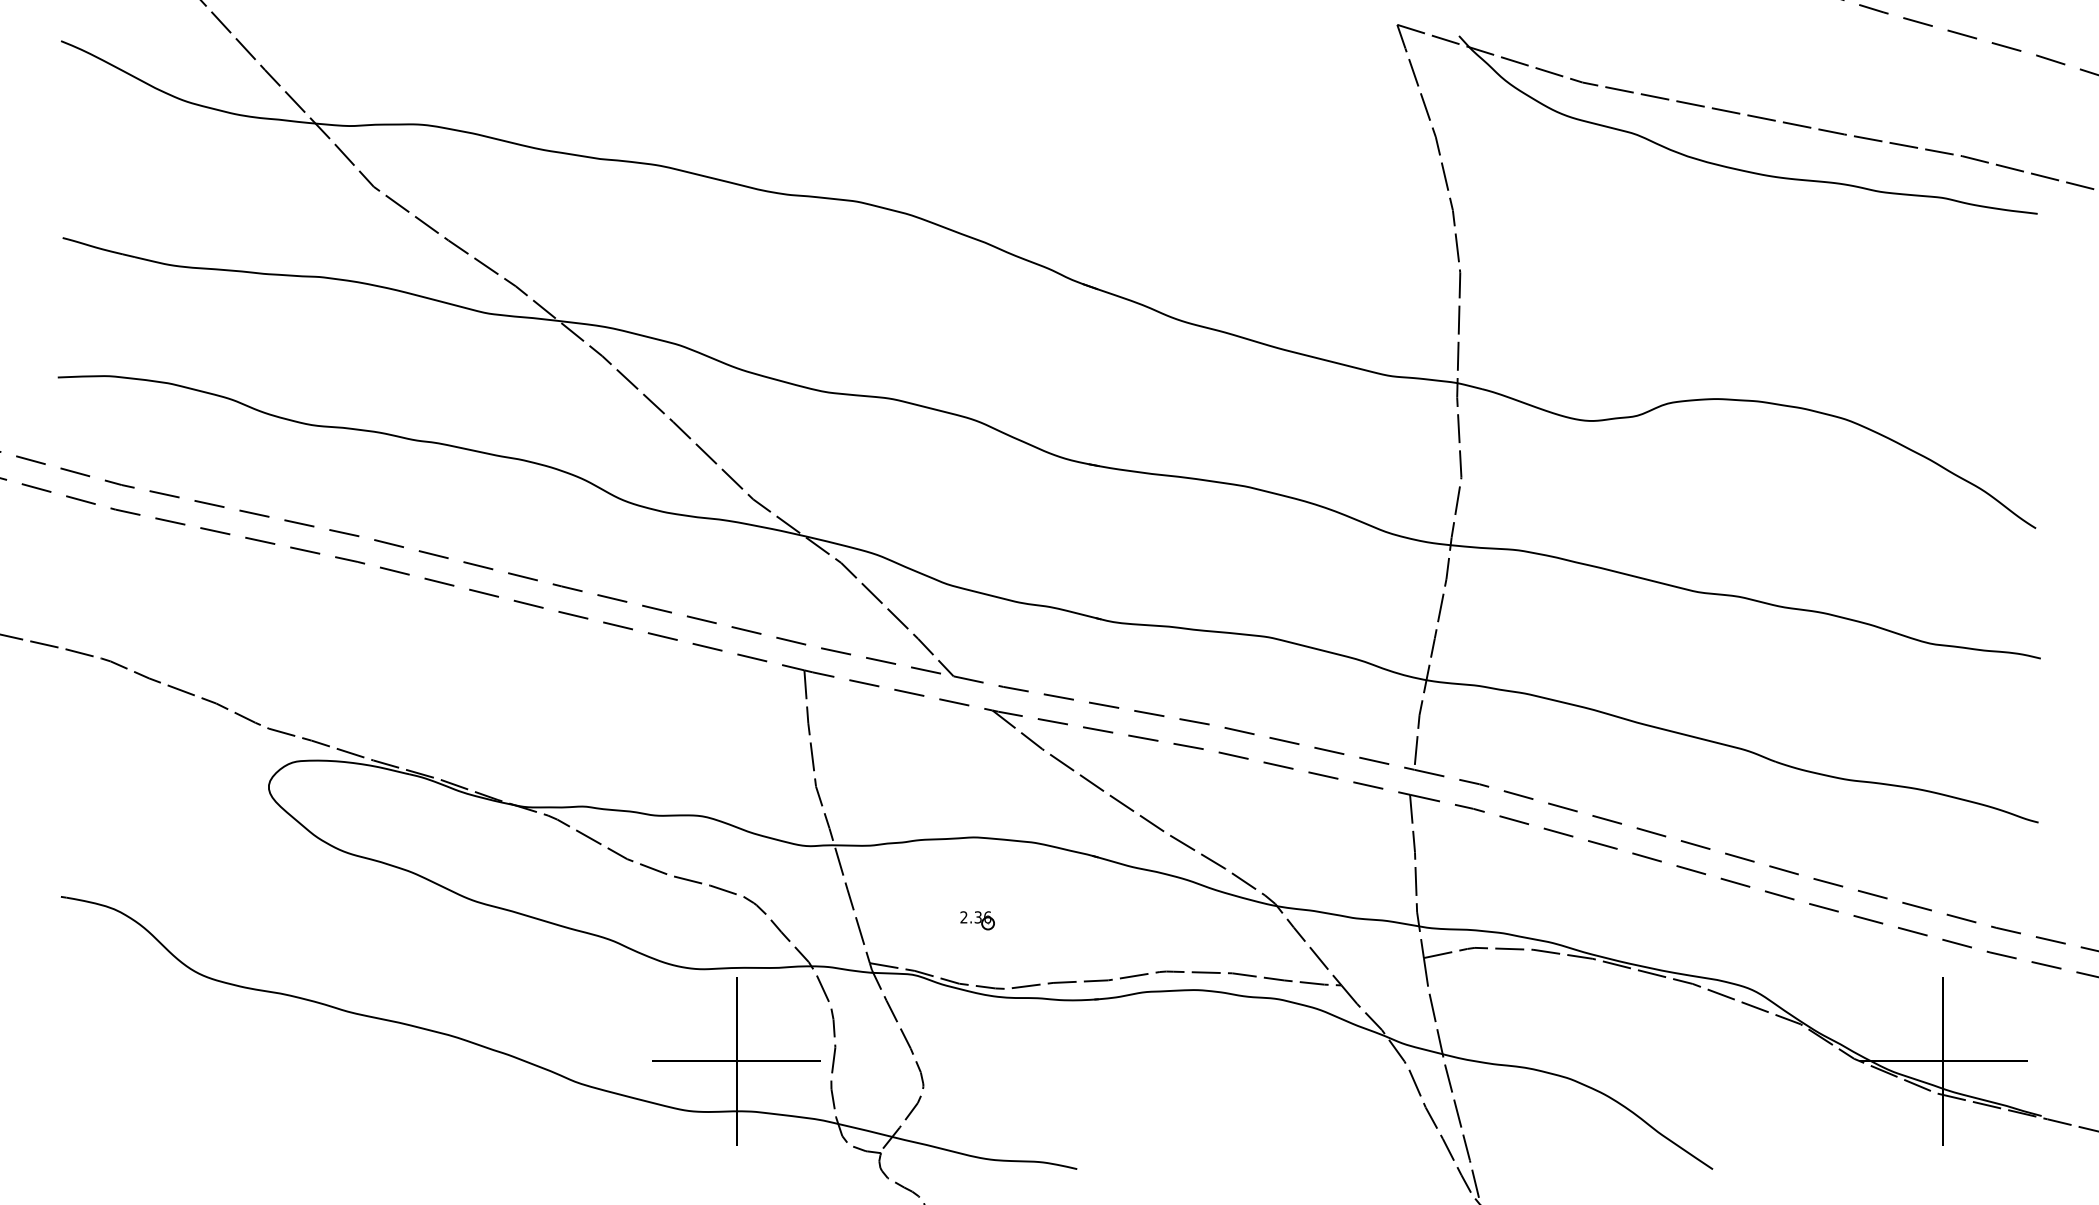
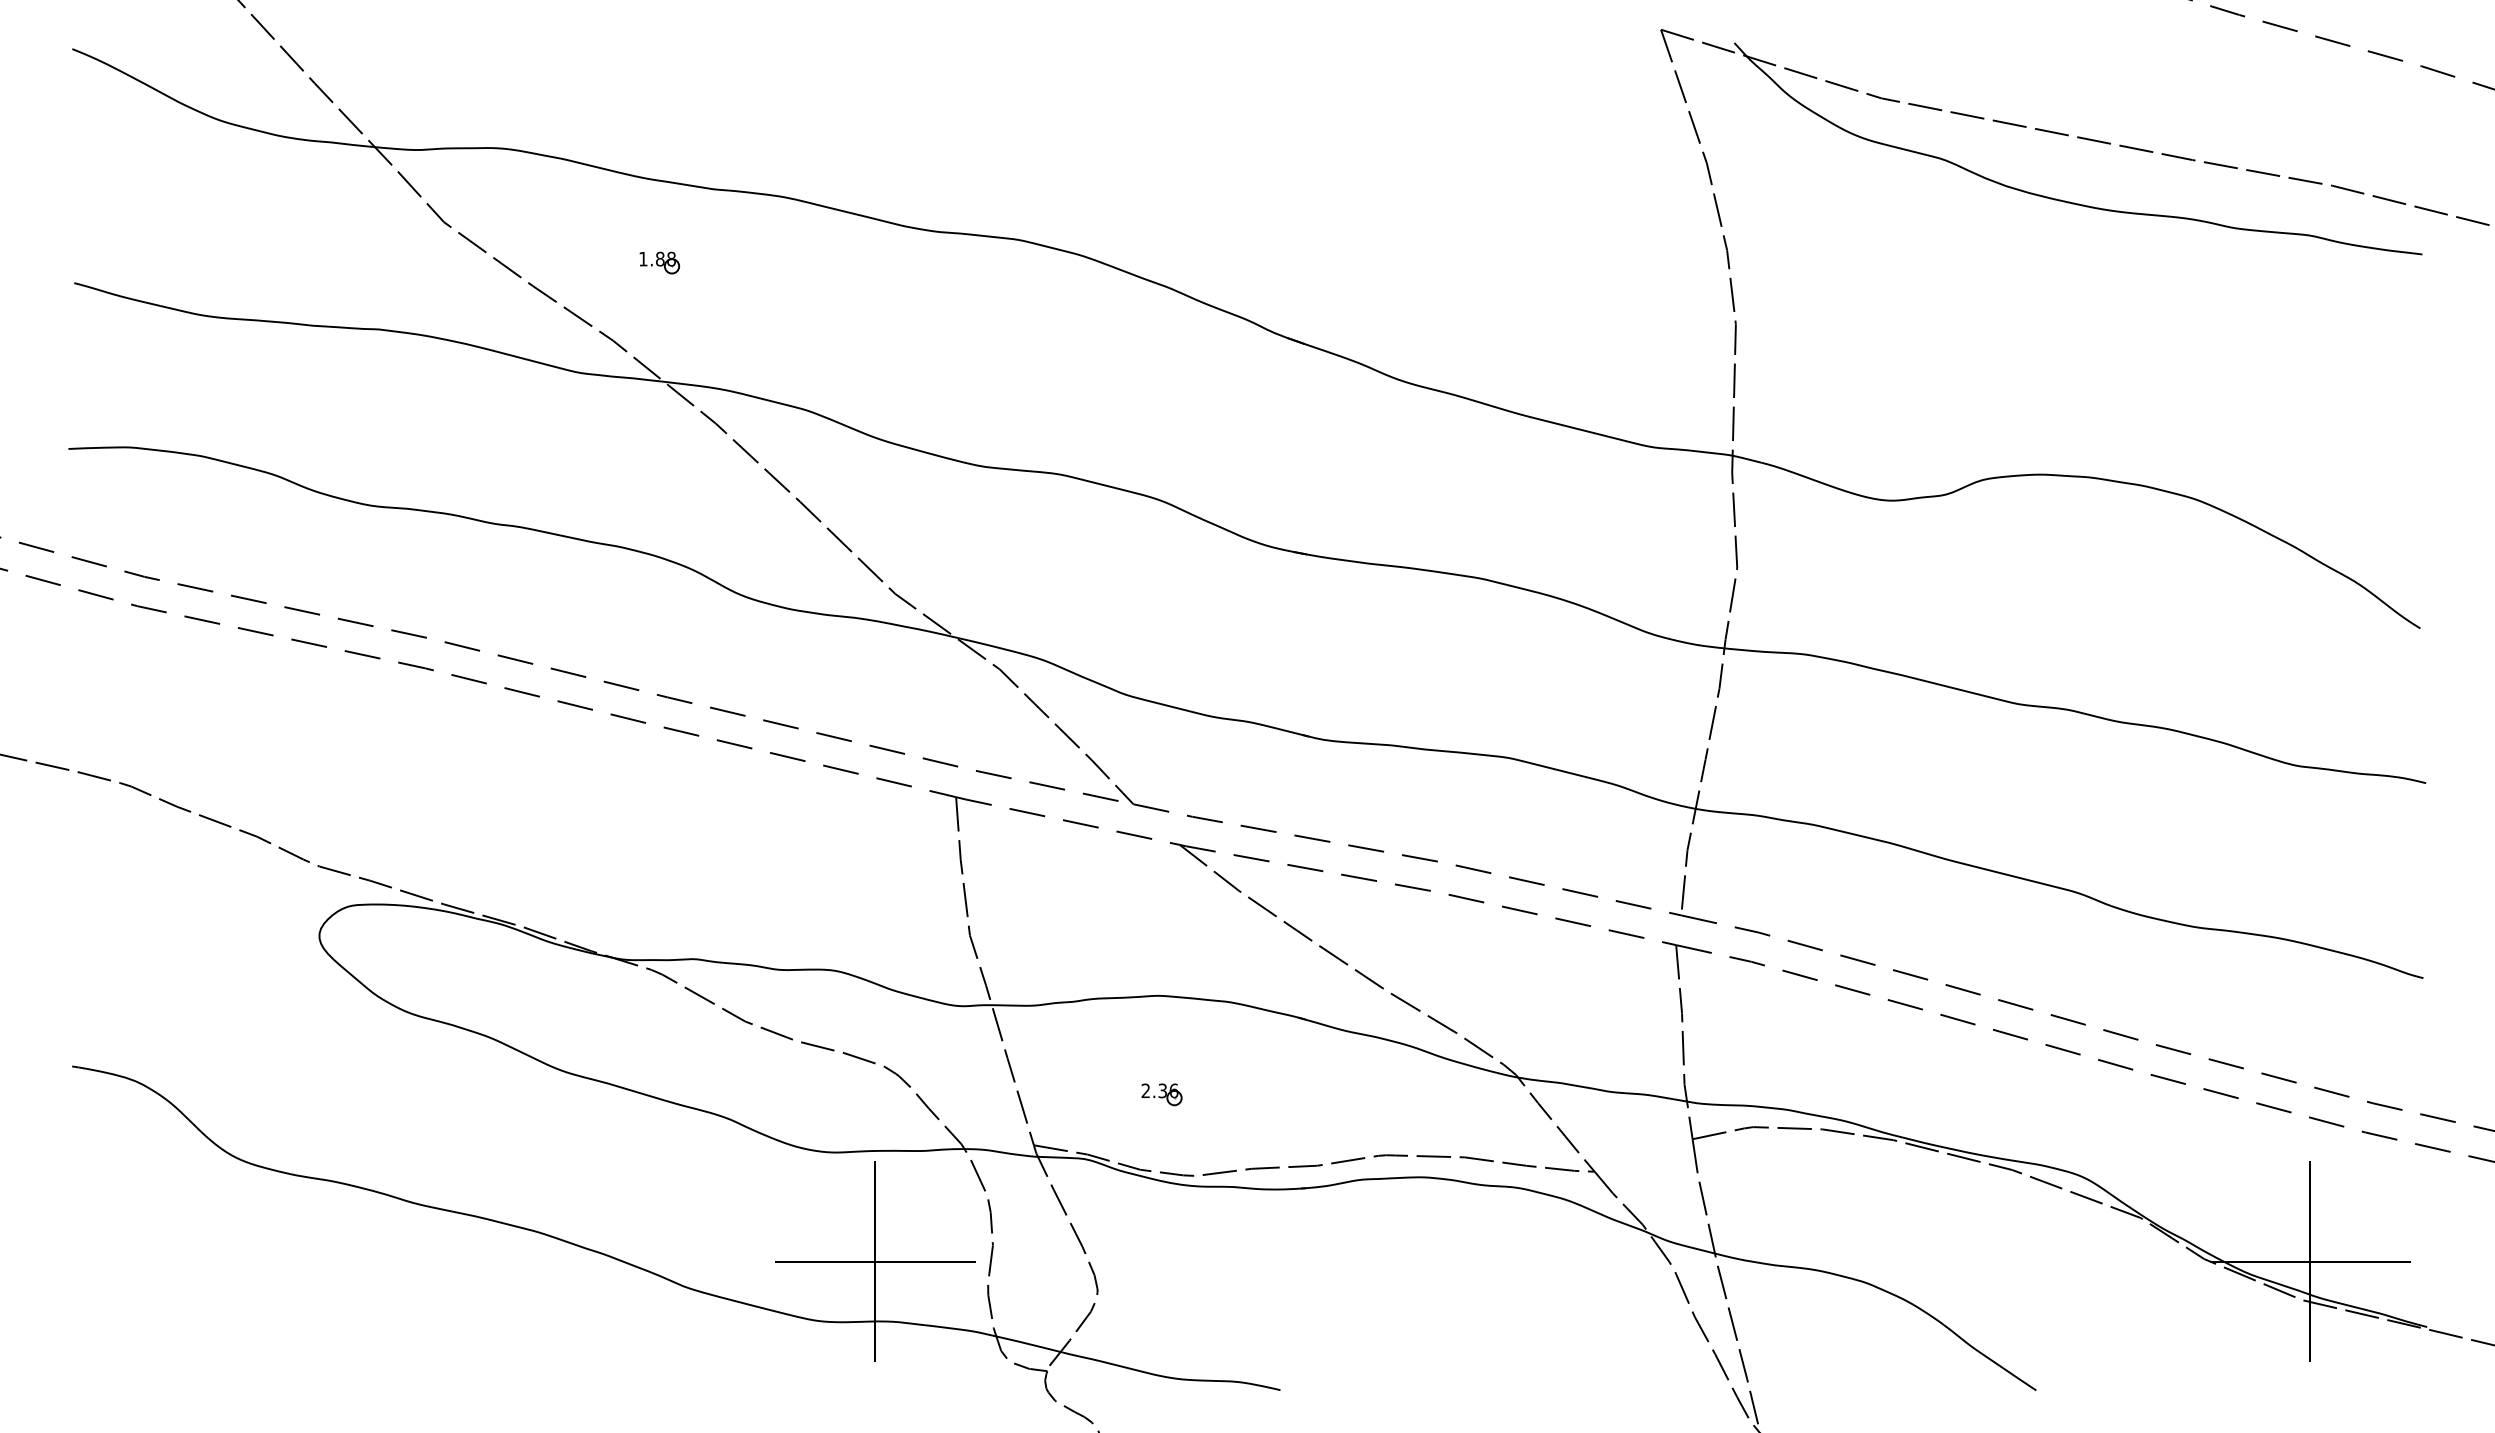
part: (554, 220) -> (659, 262), added

